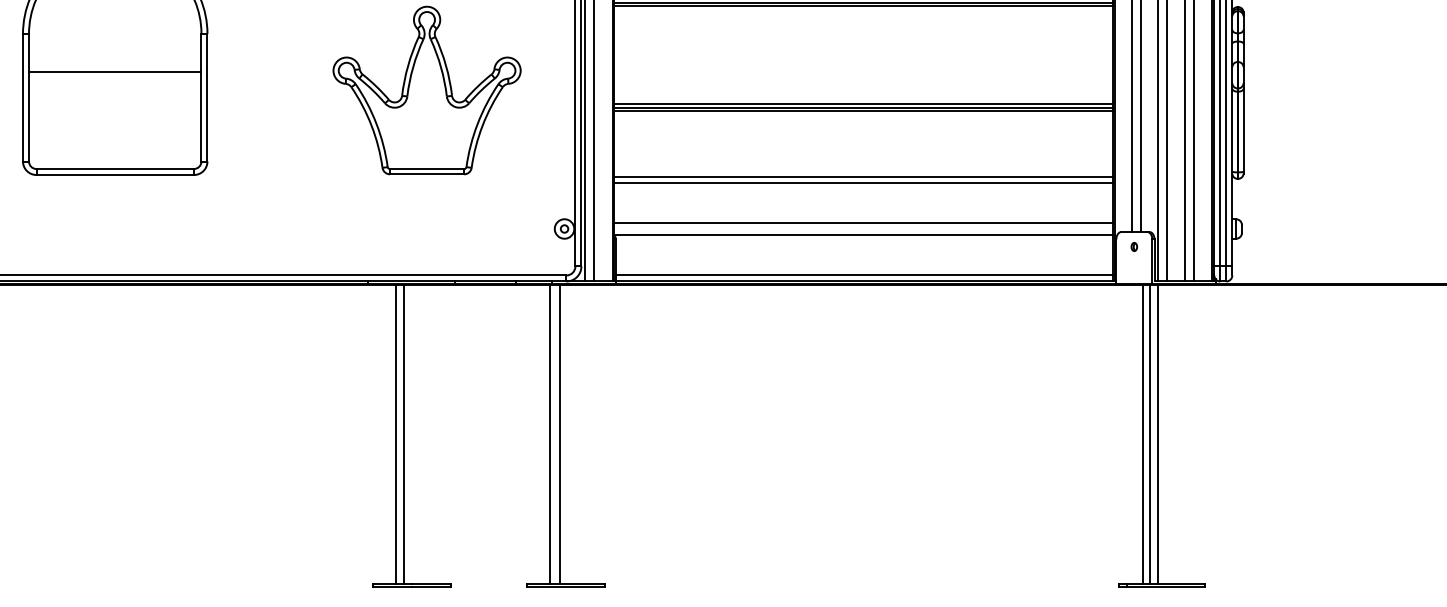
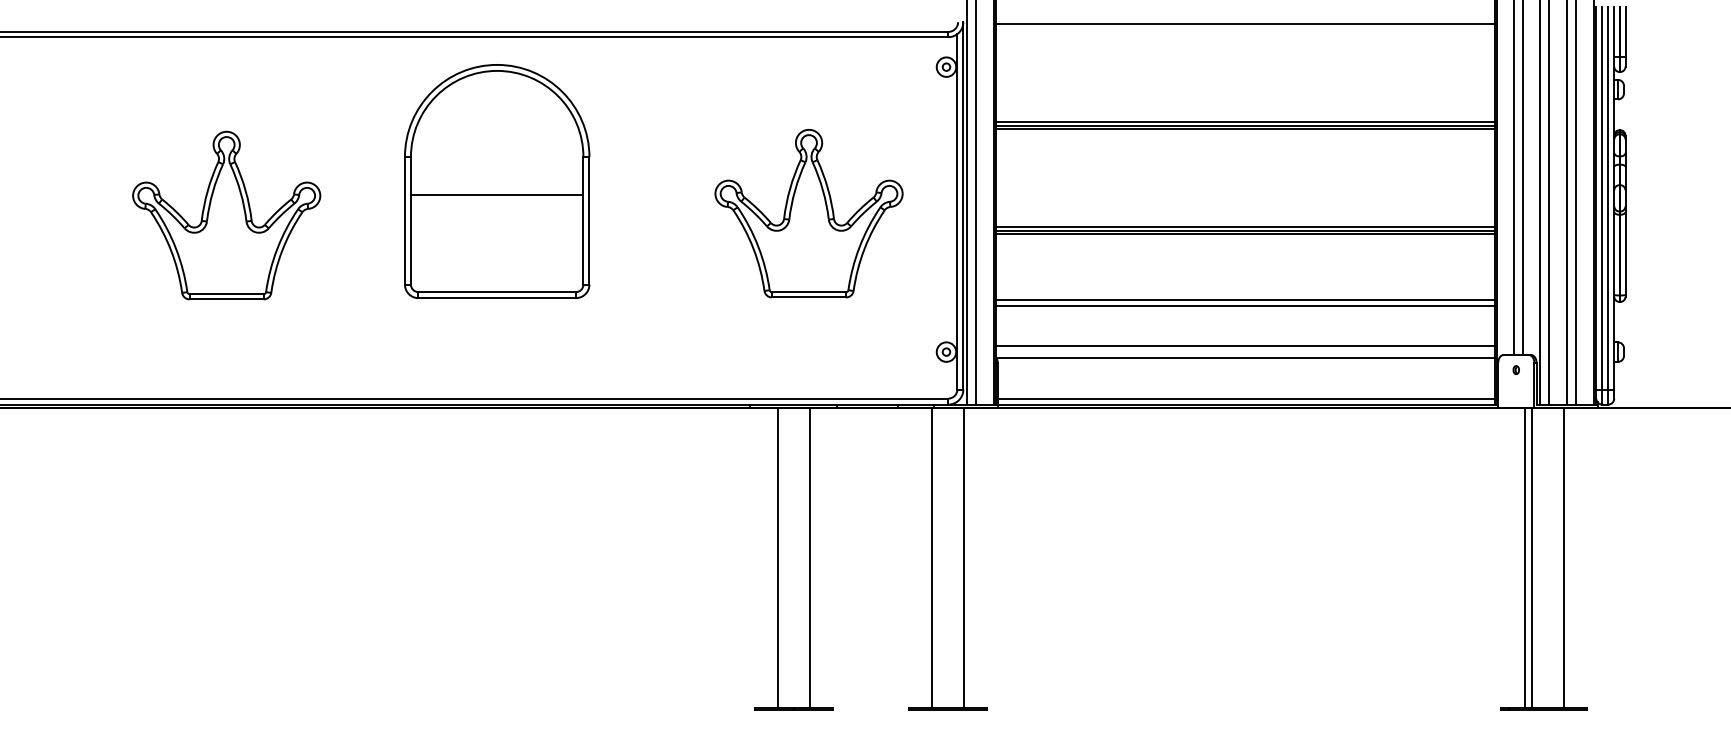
line: (403, 434) -> (809, 557), moved
line: (559, 434) -> (963, 557), moved
line: (1157, 434) -> (1563, 557), moved

